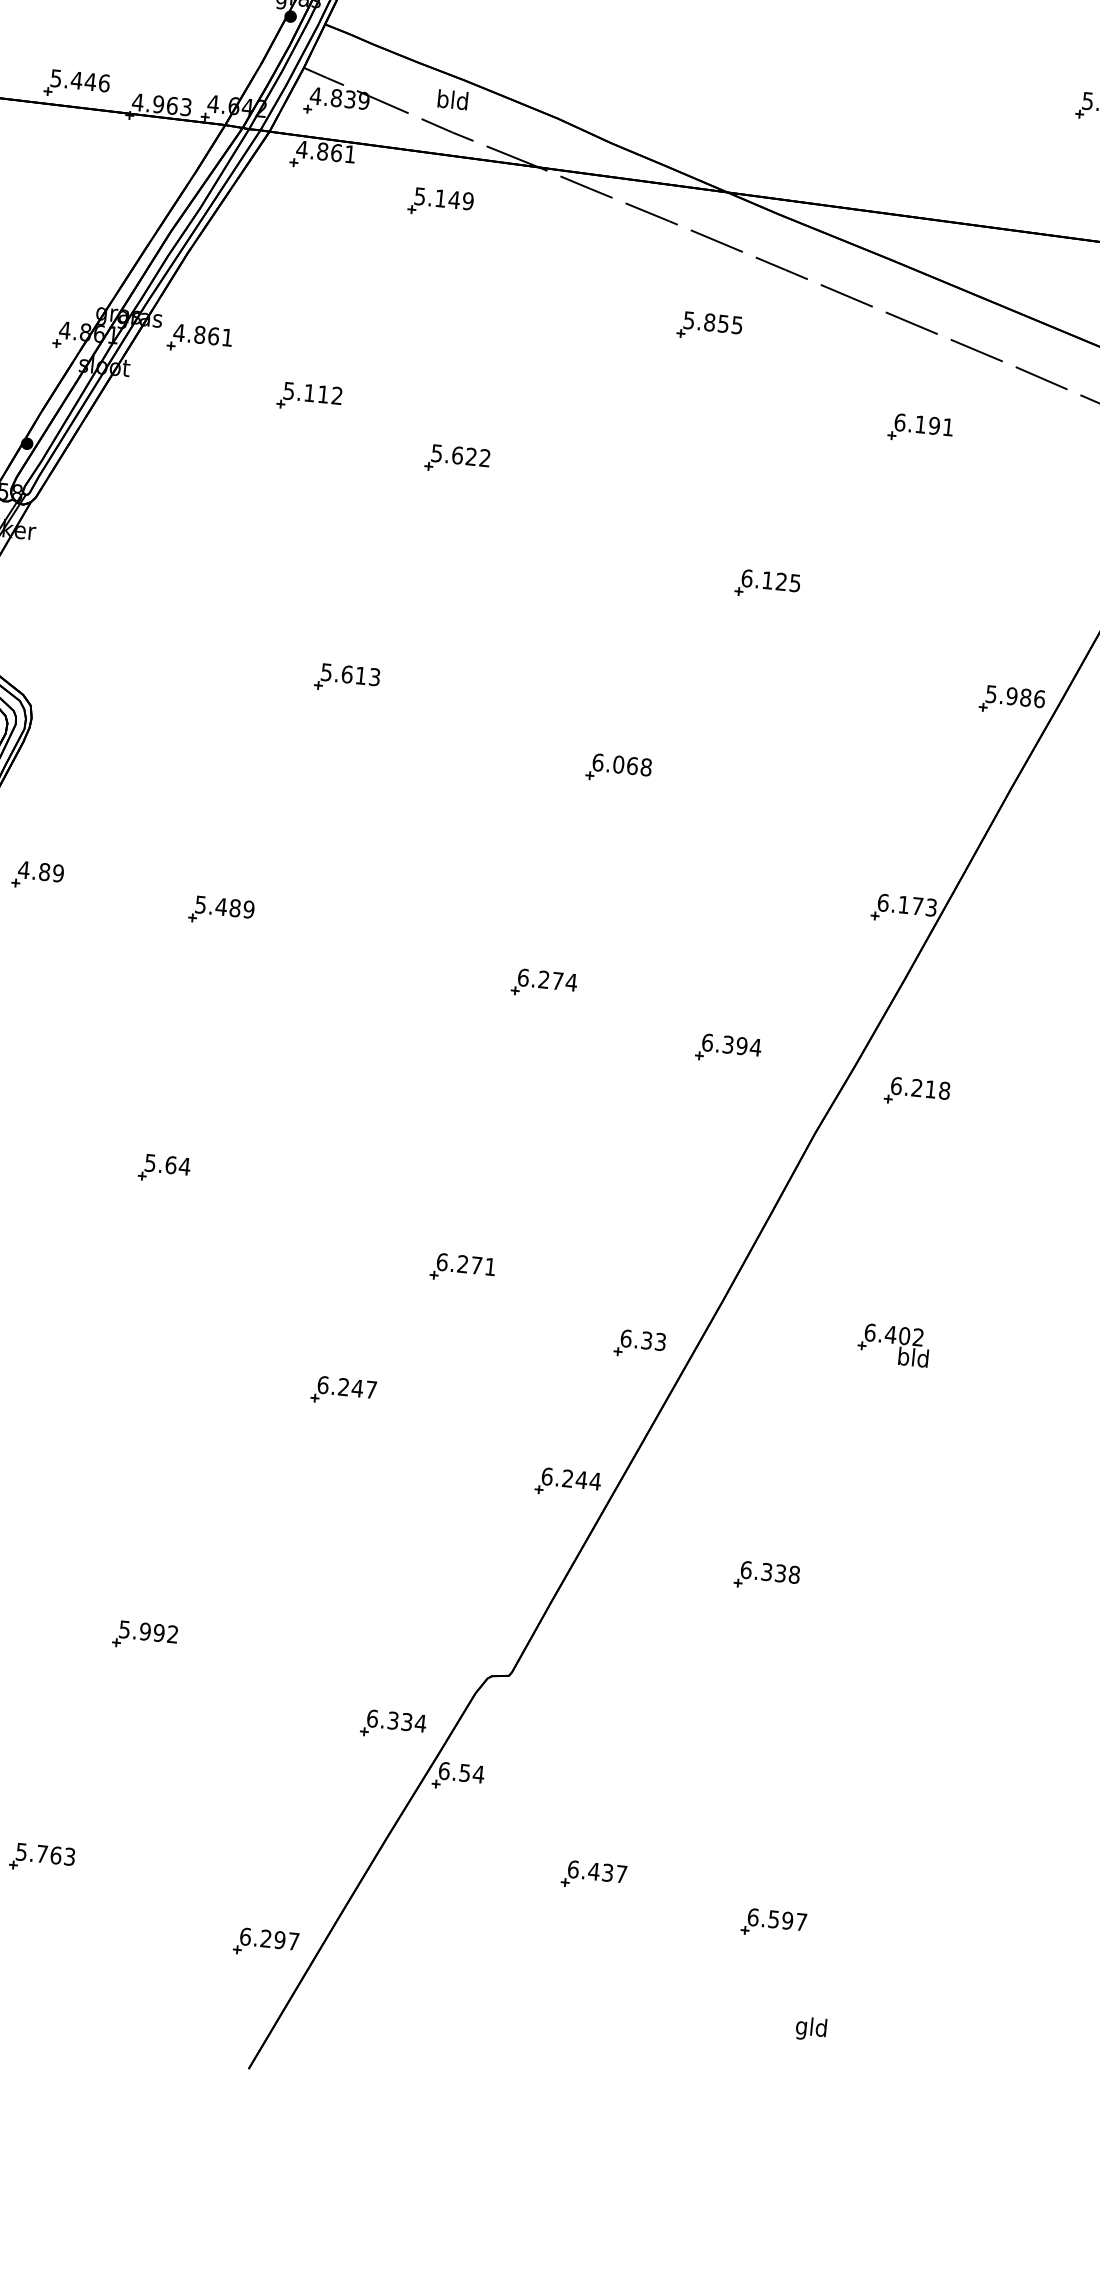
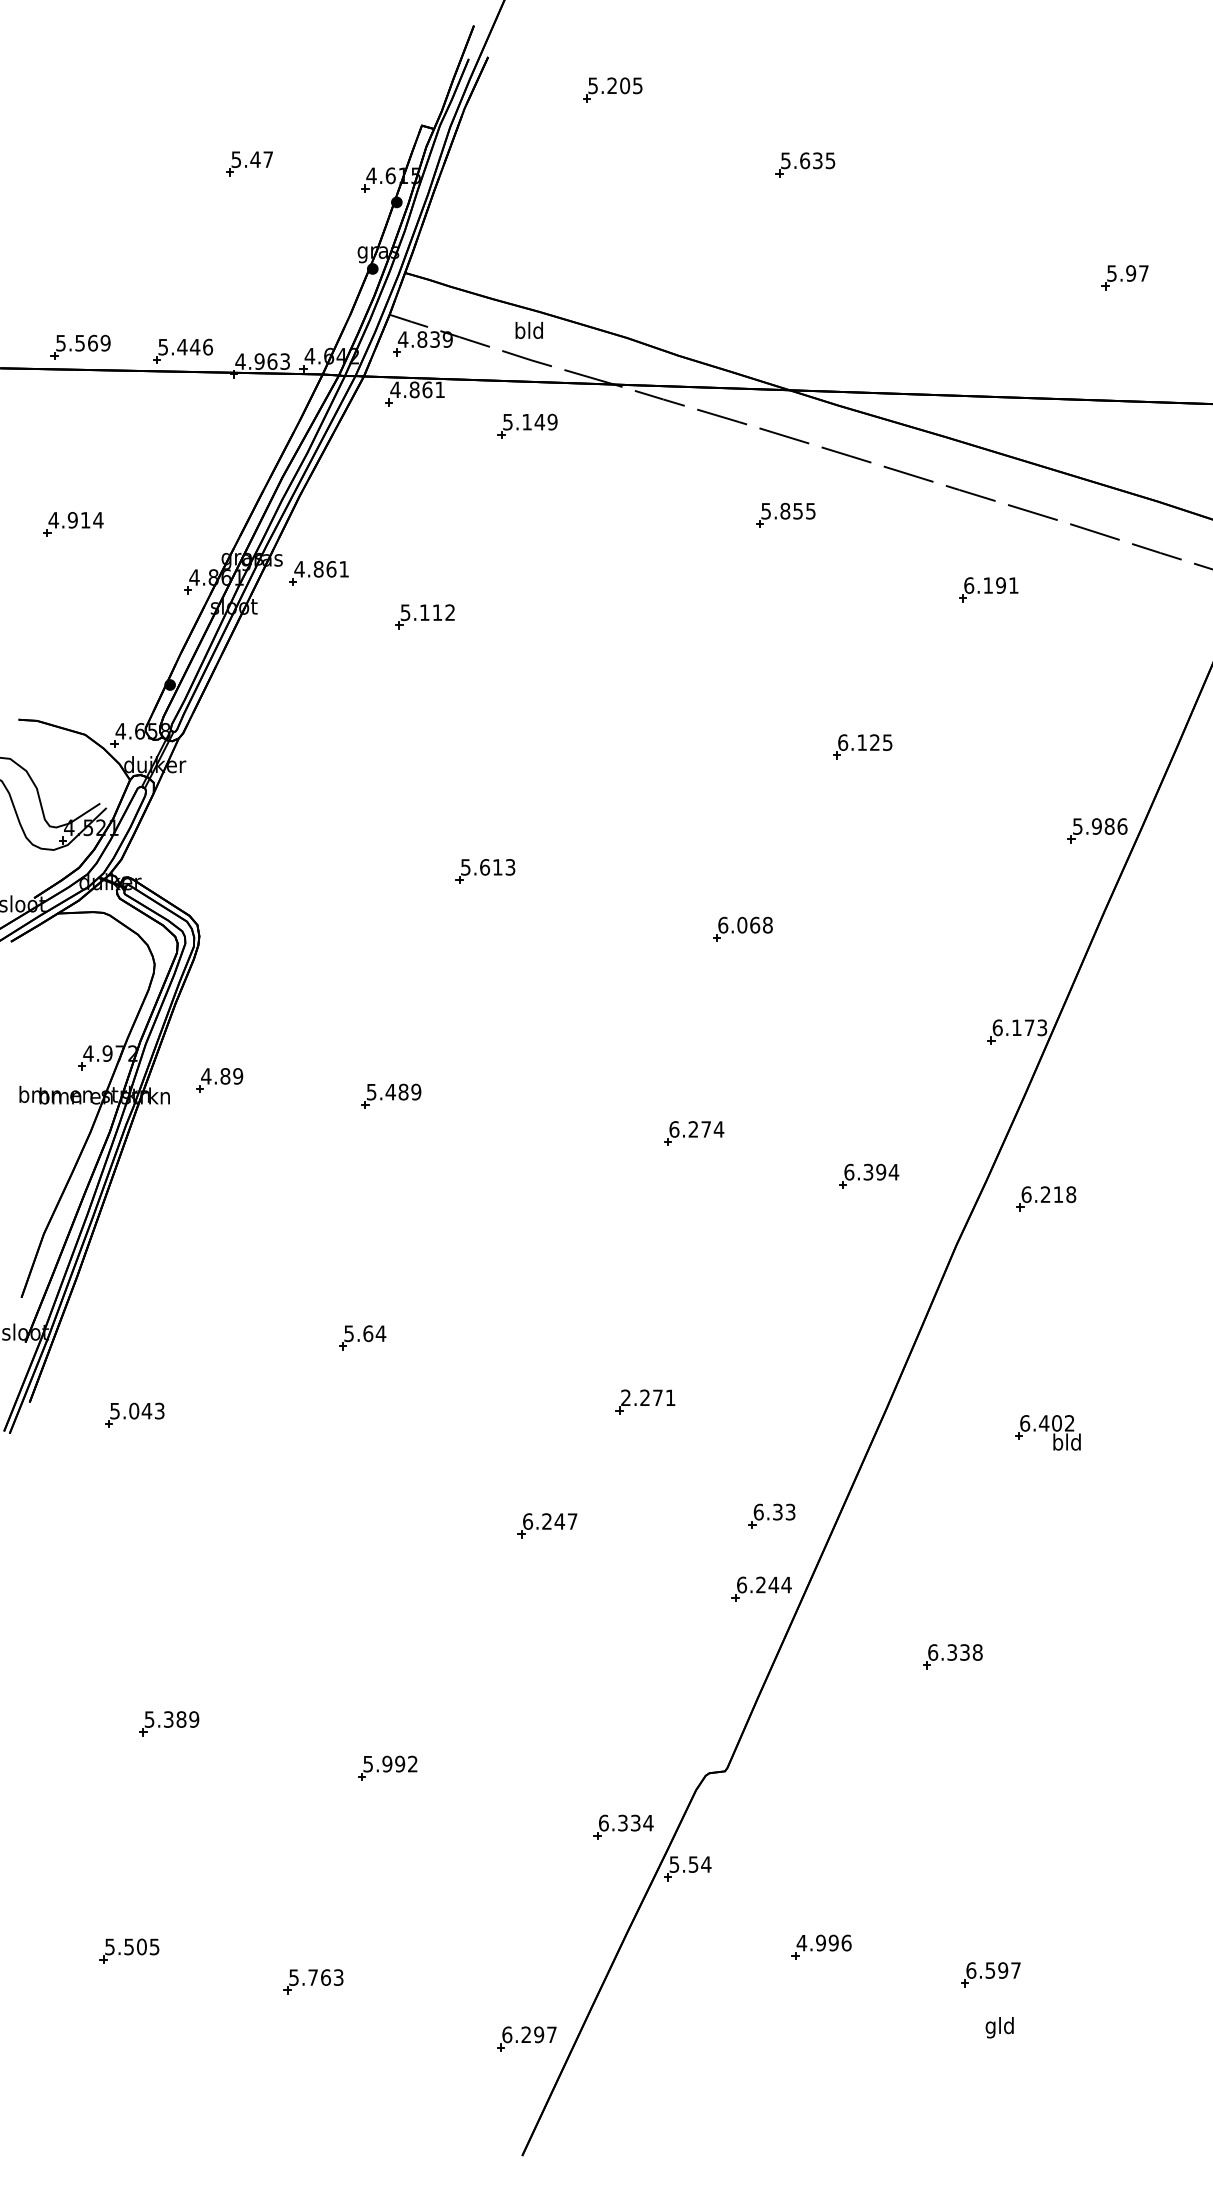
part: (457, 460) -> (566, 660), removed
text: (442, 1261) -> (626, 1397), 6.271 -> 2.271
part: (639, 1343) -> (771, 1515), moved
text: (444, 1770) -> (674, 1864), 6.54 -> 5.54
text: (596, 1871) -> (823, 1942), 6.437 -> 4.996
text: (811, 2028) -> (999, 2027), moved

